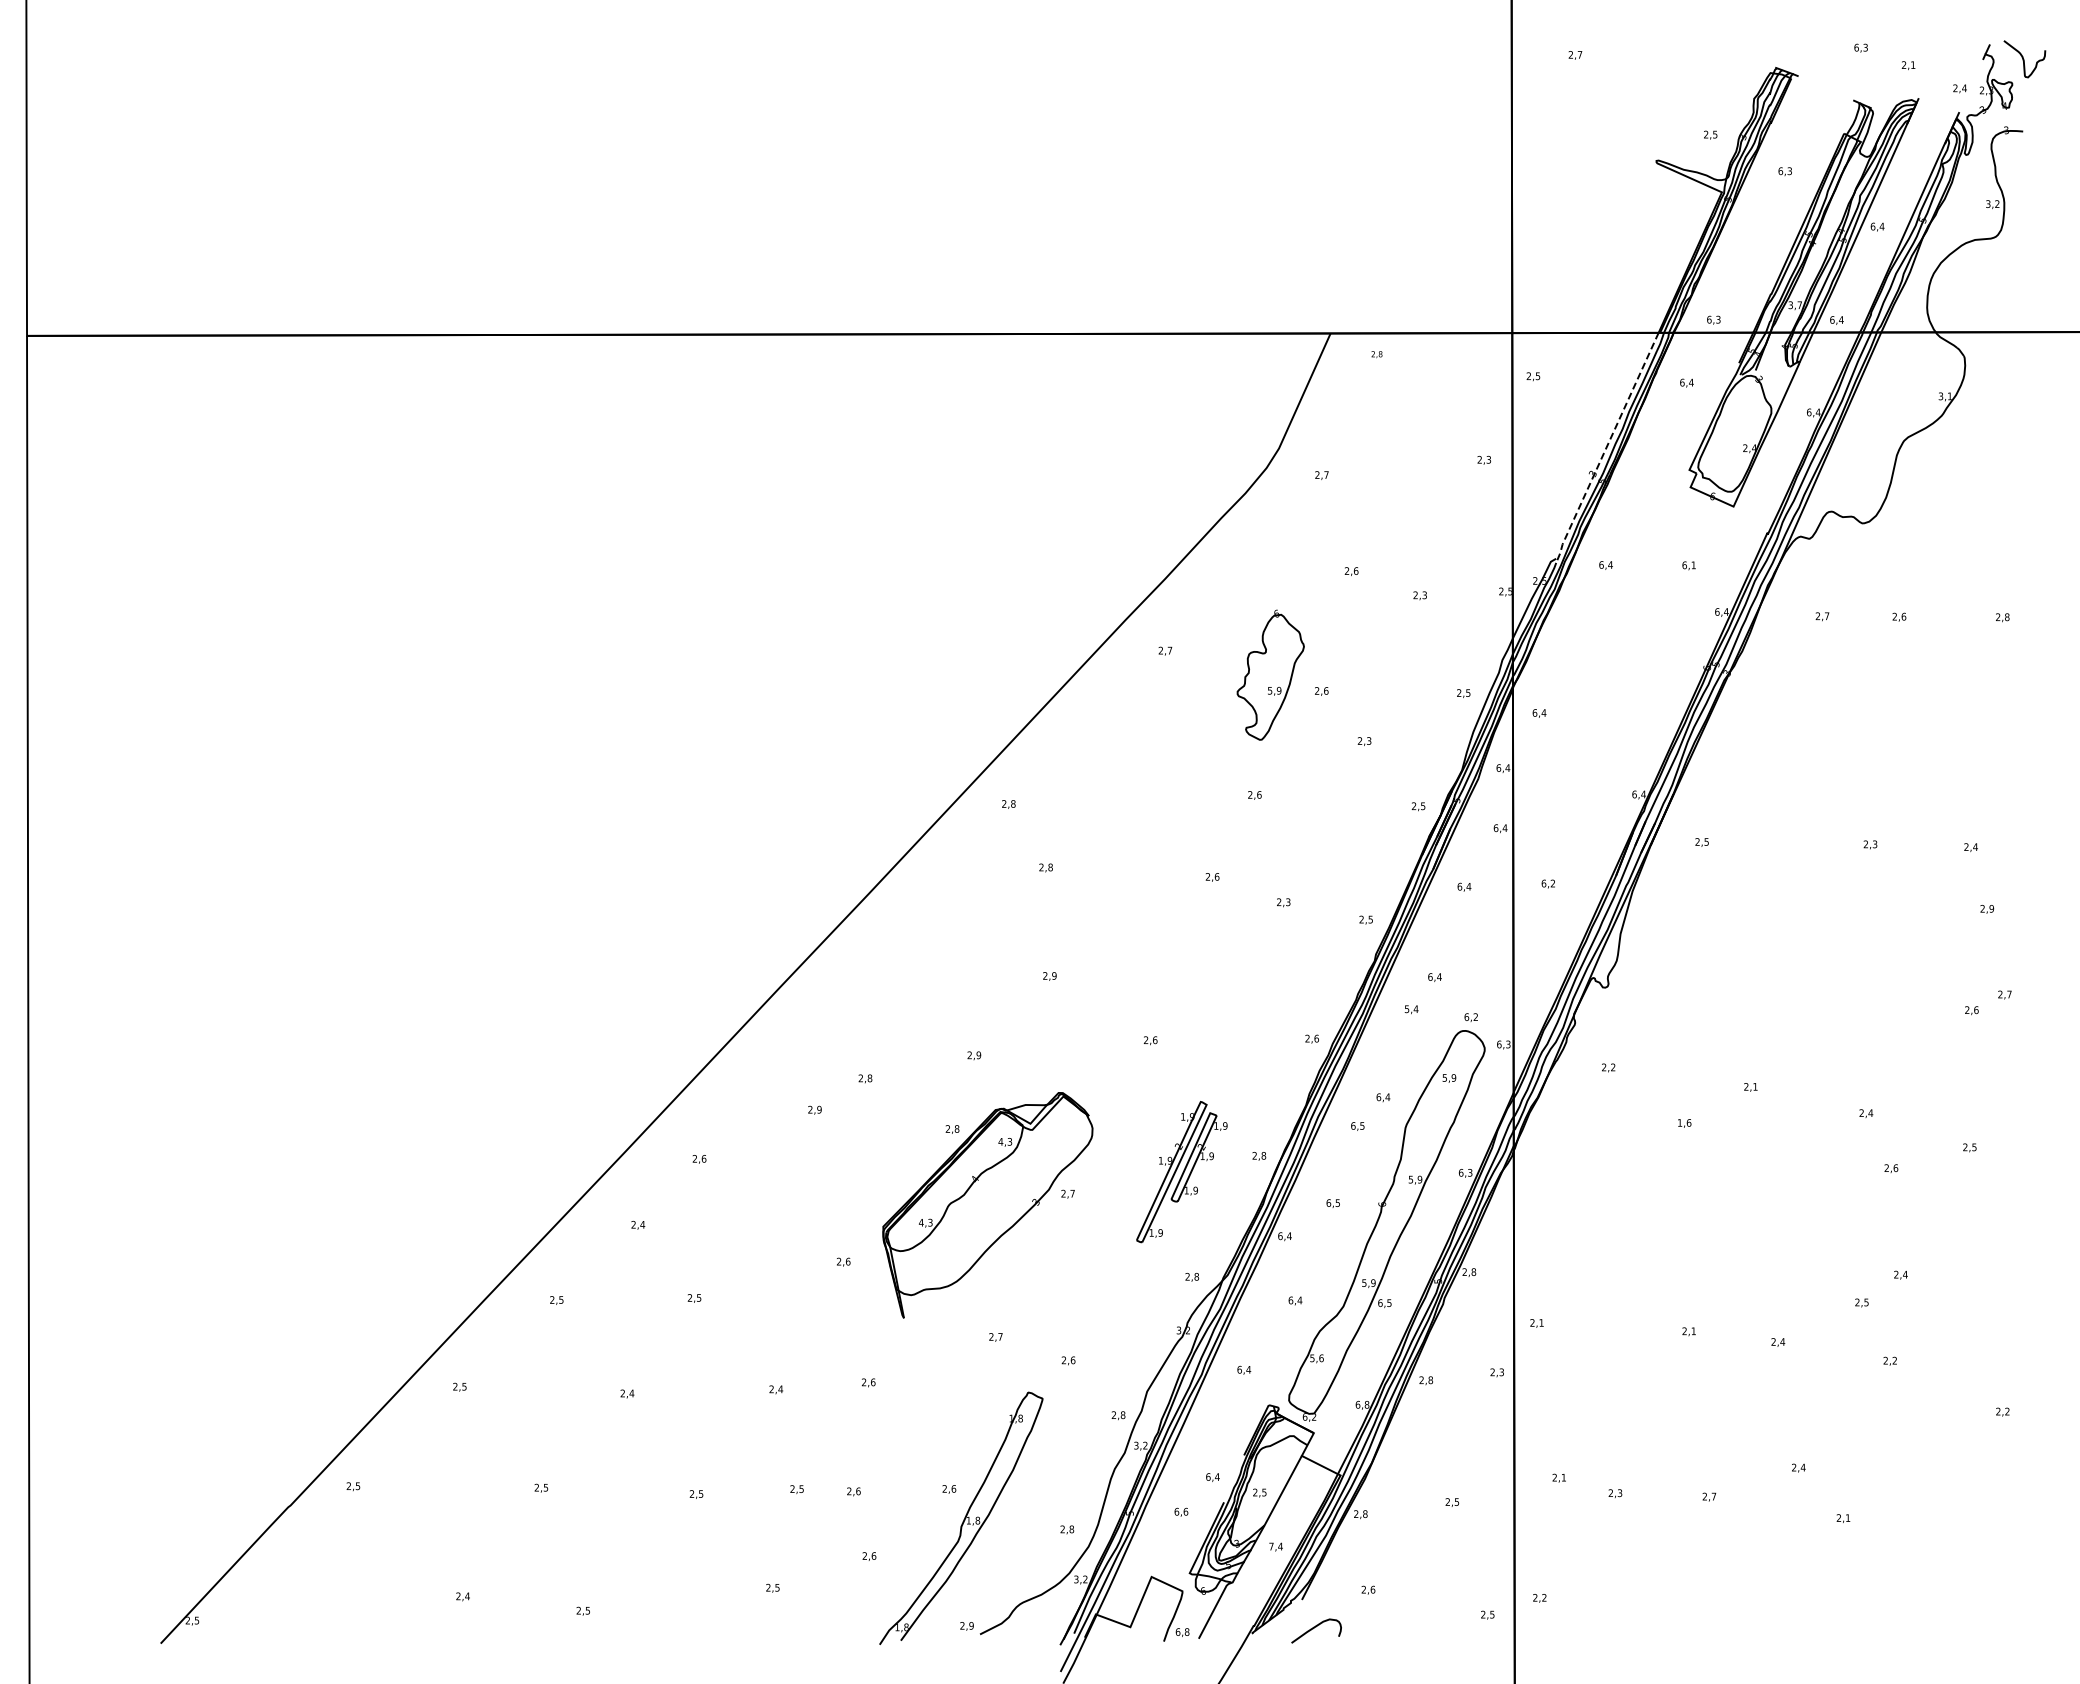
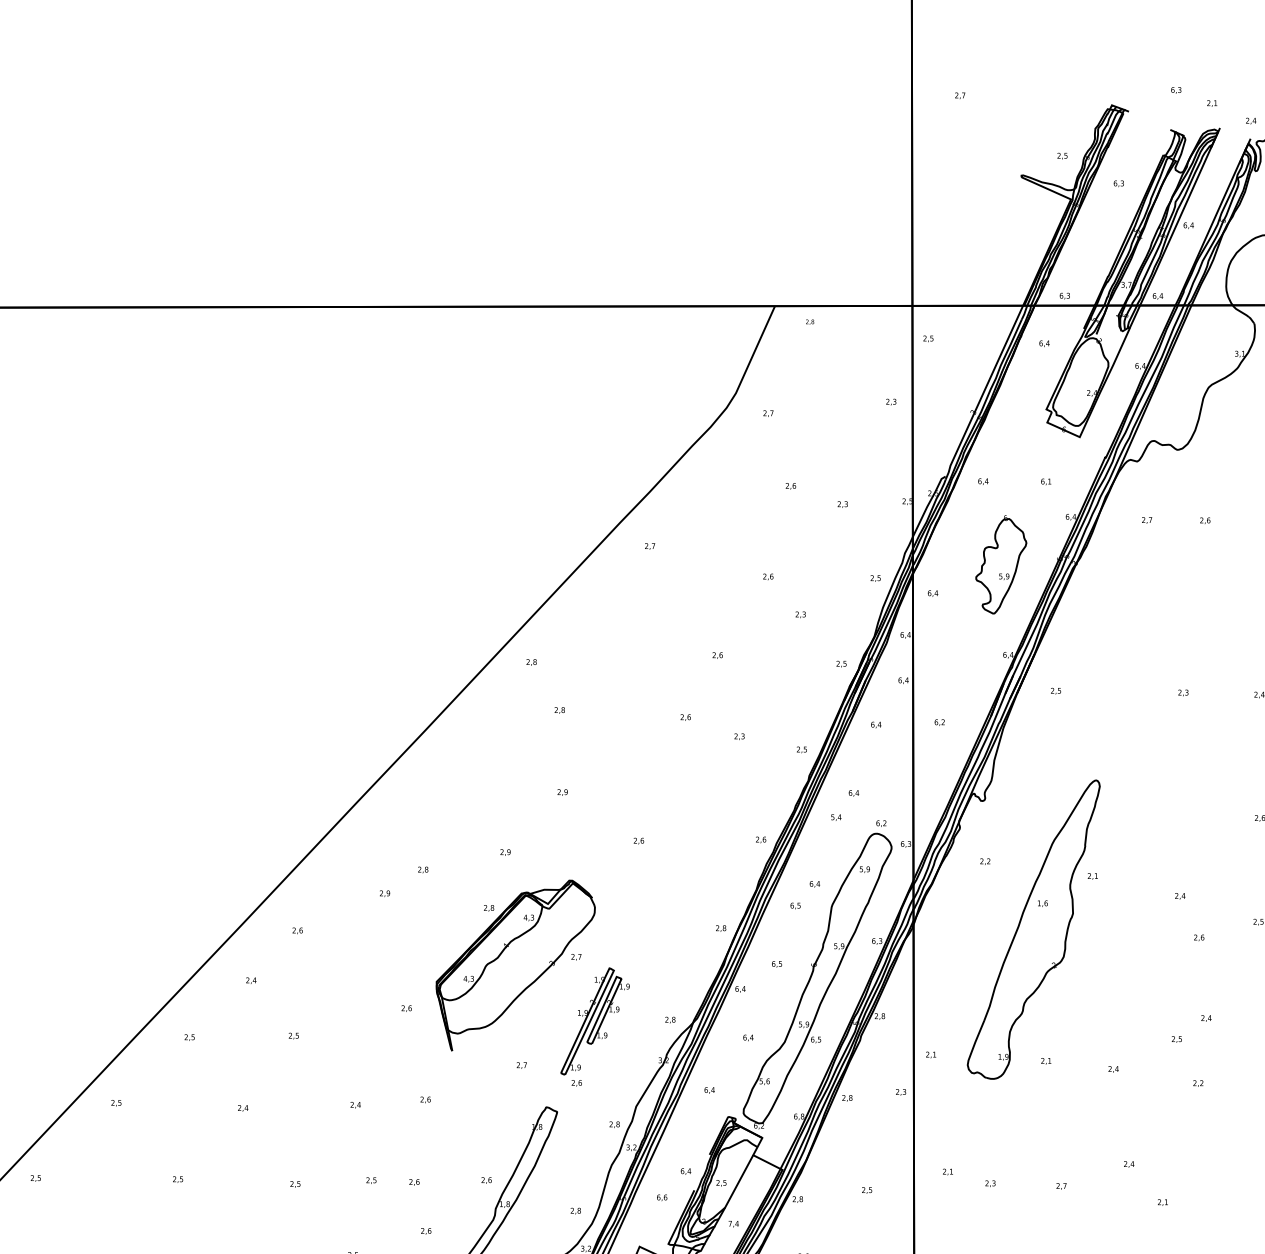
line: (1605, 449) -> (982, 393), dashed -> solid
part: (1270, 674) -> (1001, 564), moved
part: (1672, 1157) -> (1033, 929), added
part: (1181, 1172) -> (594, 1021), moved

